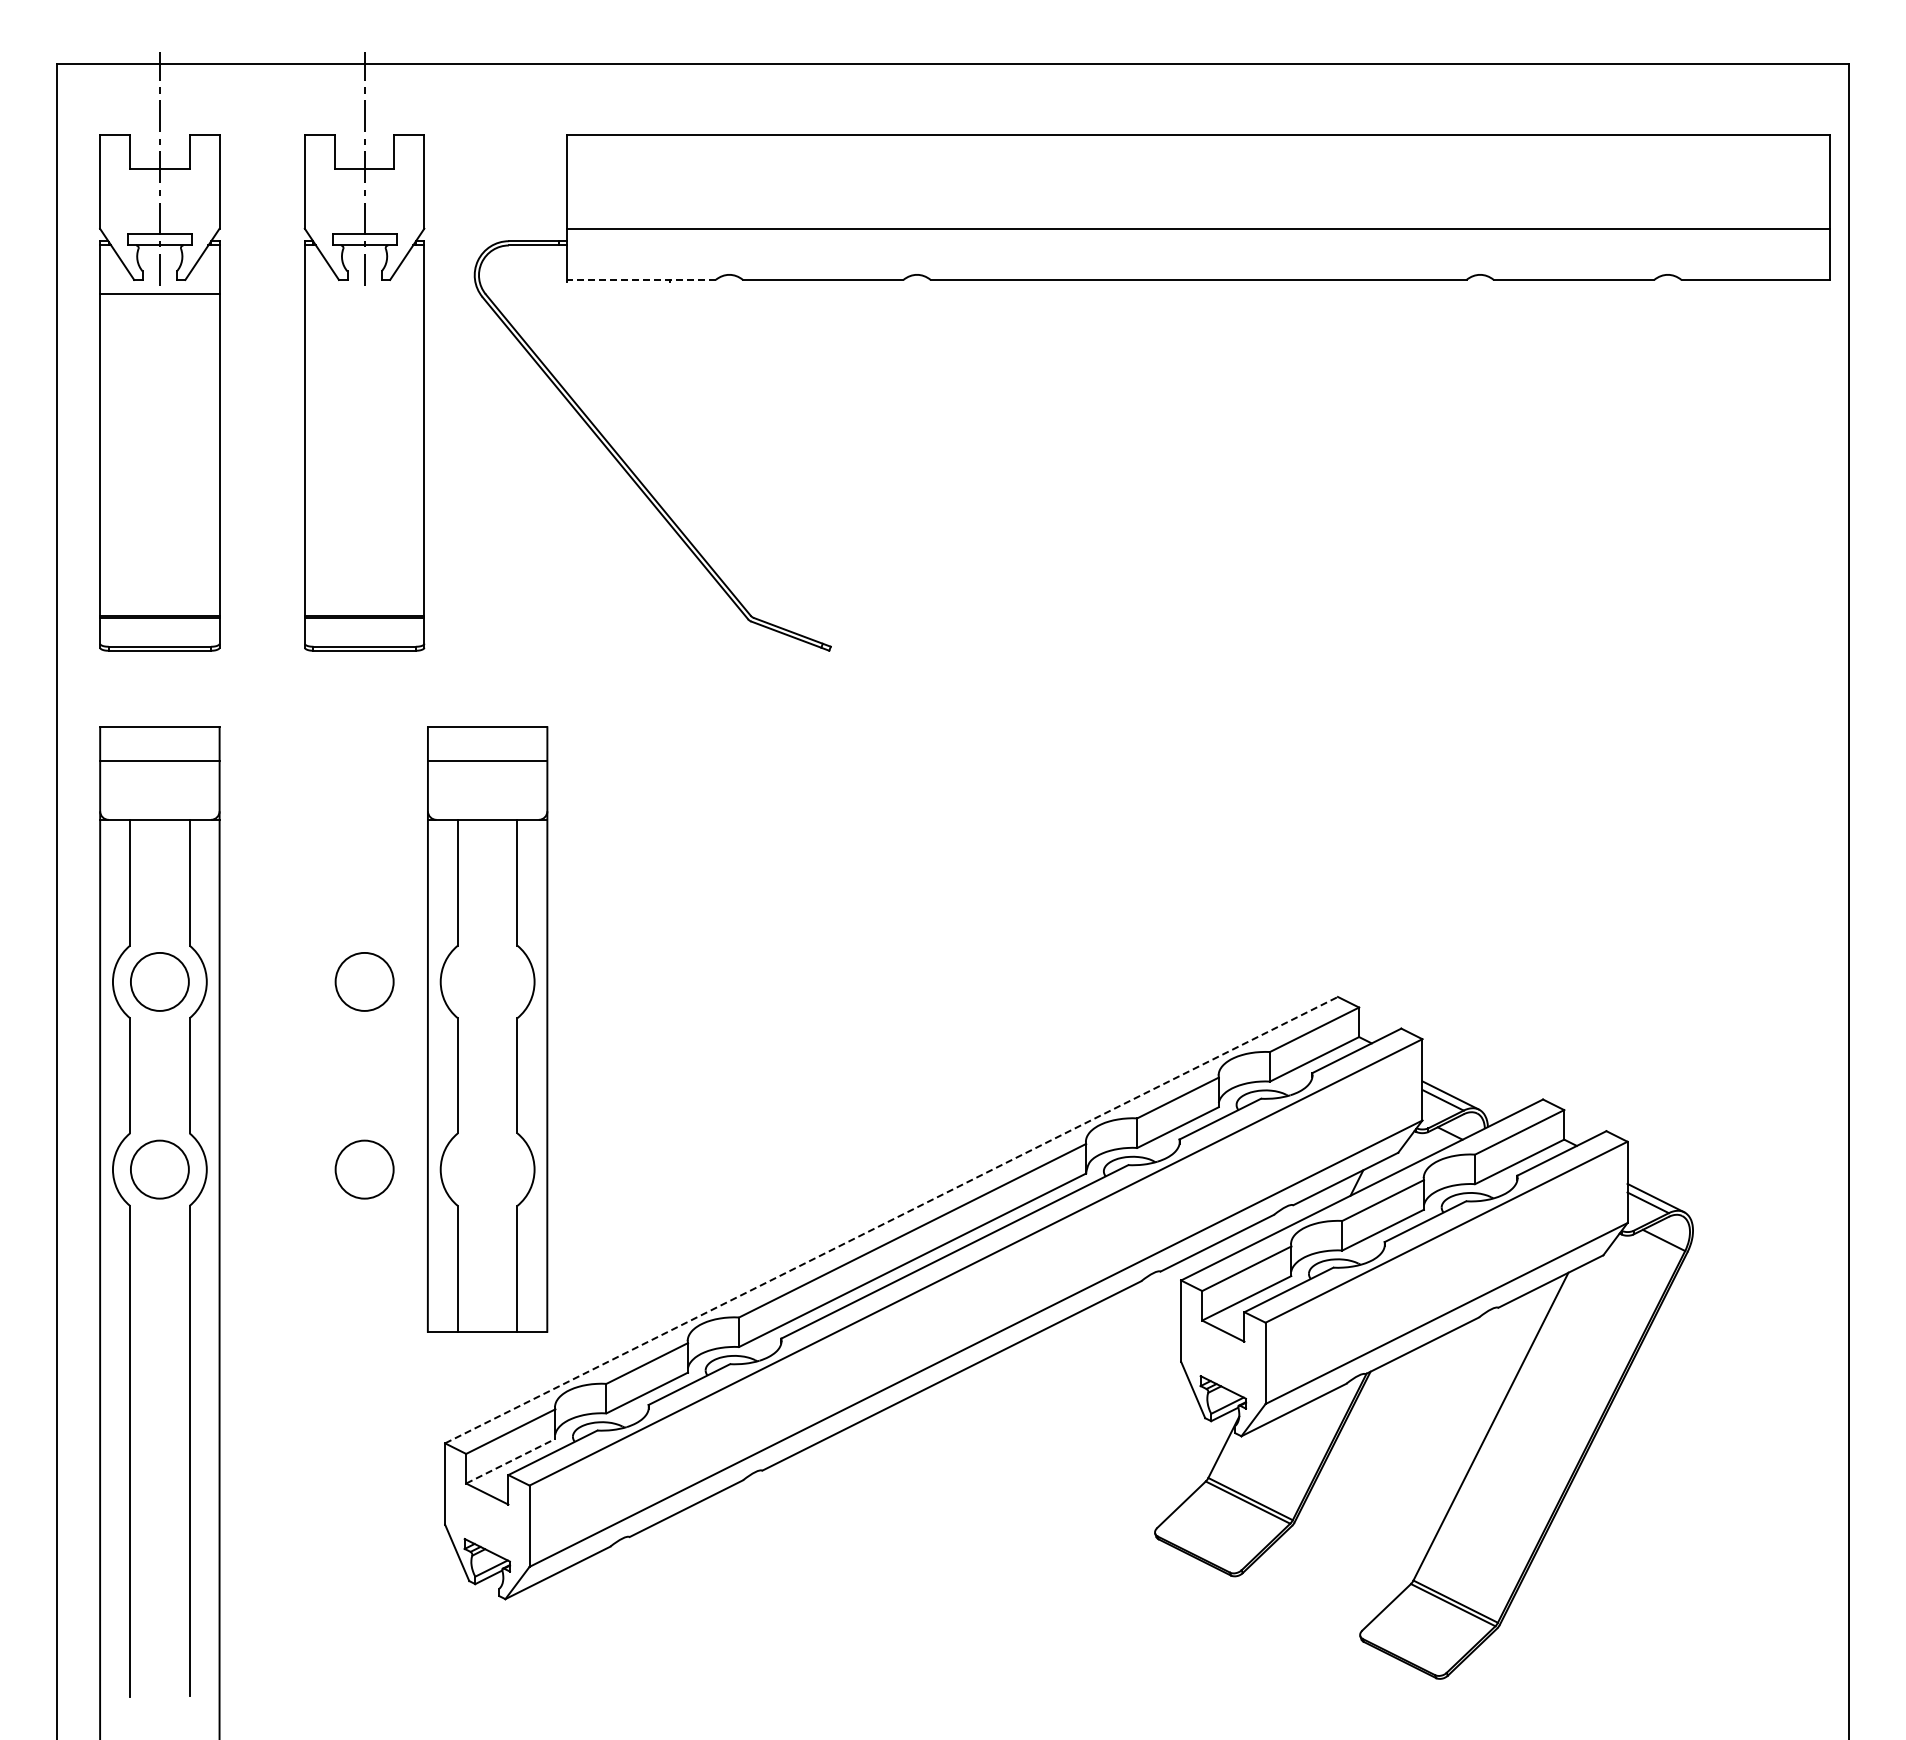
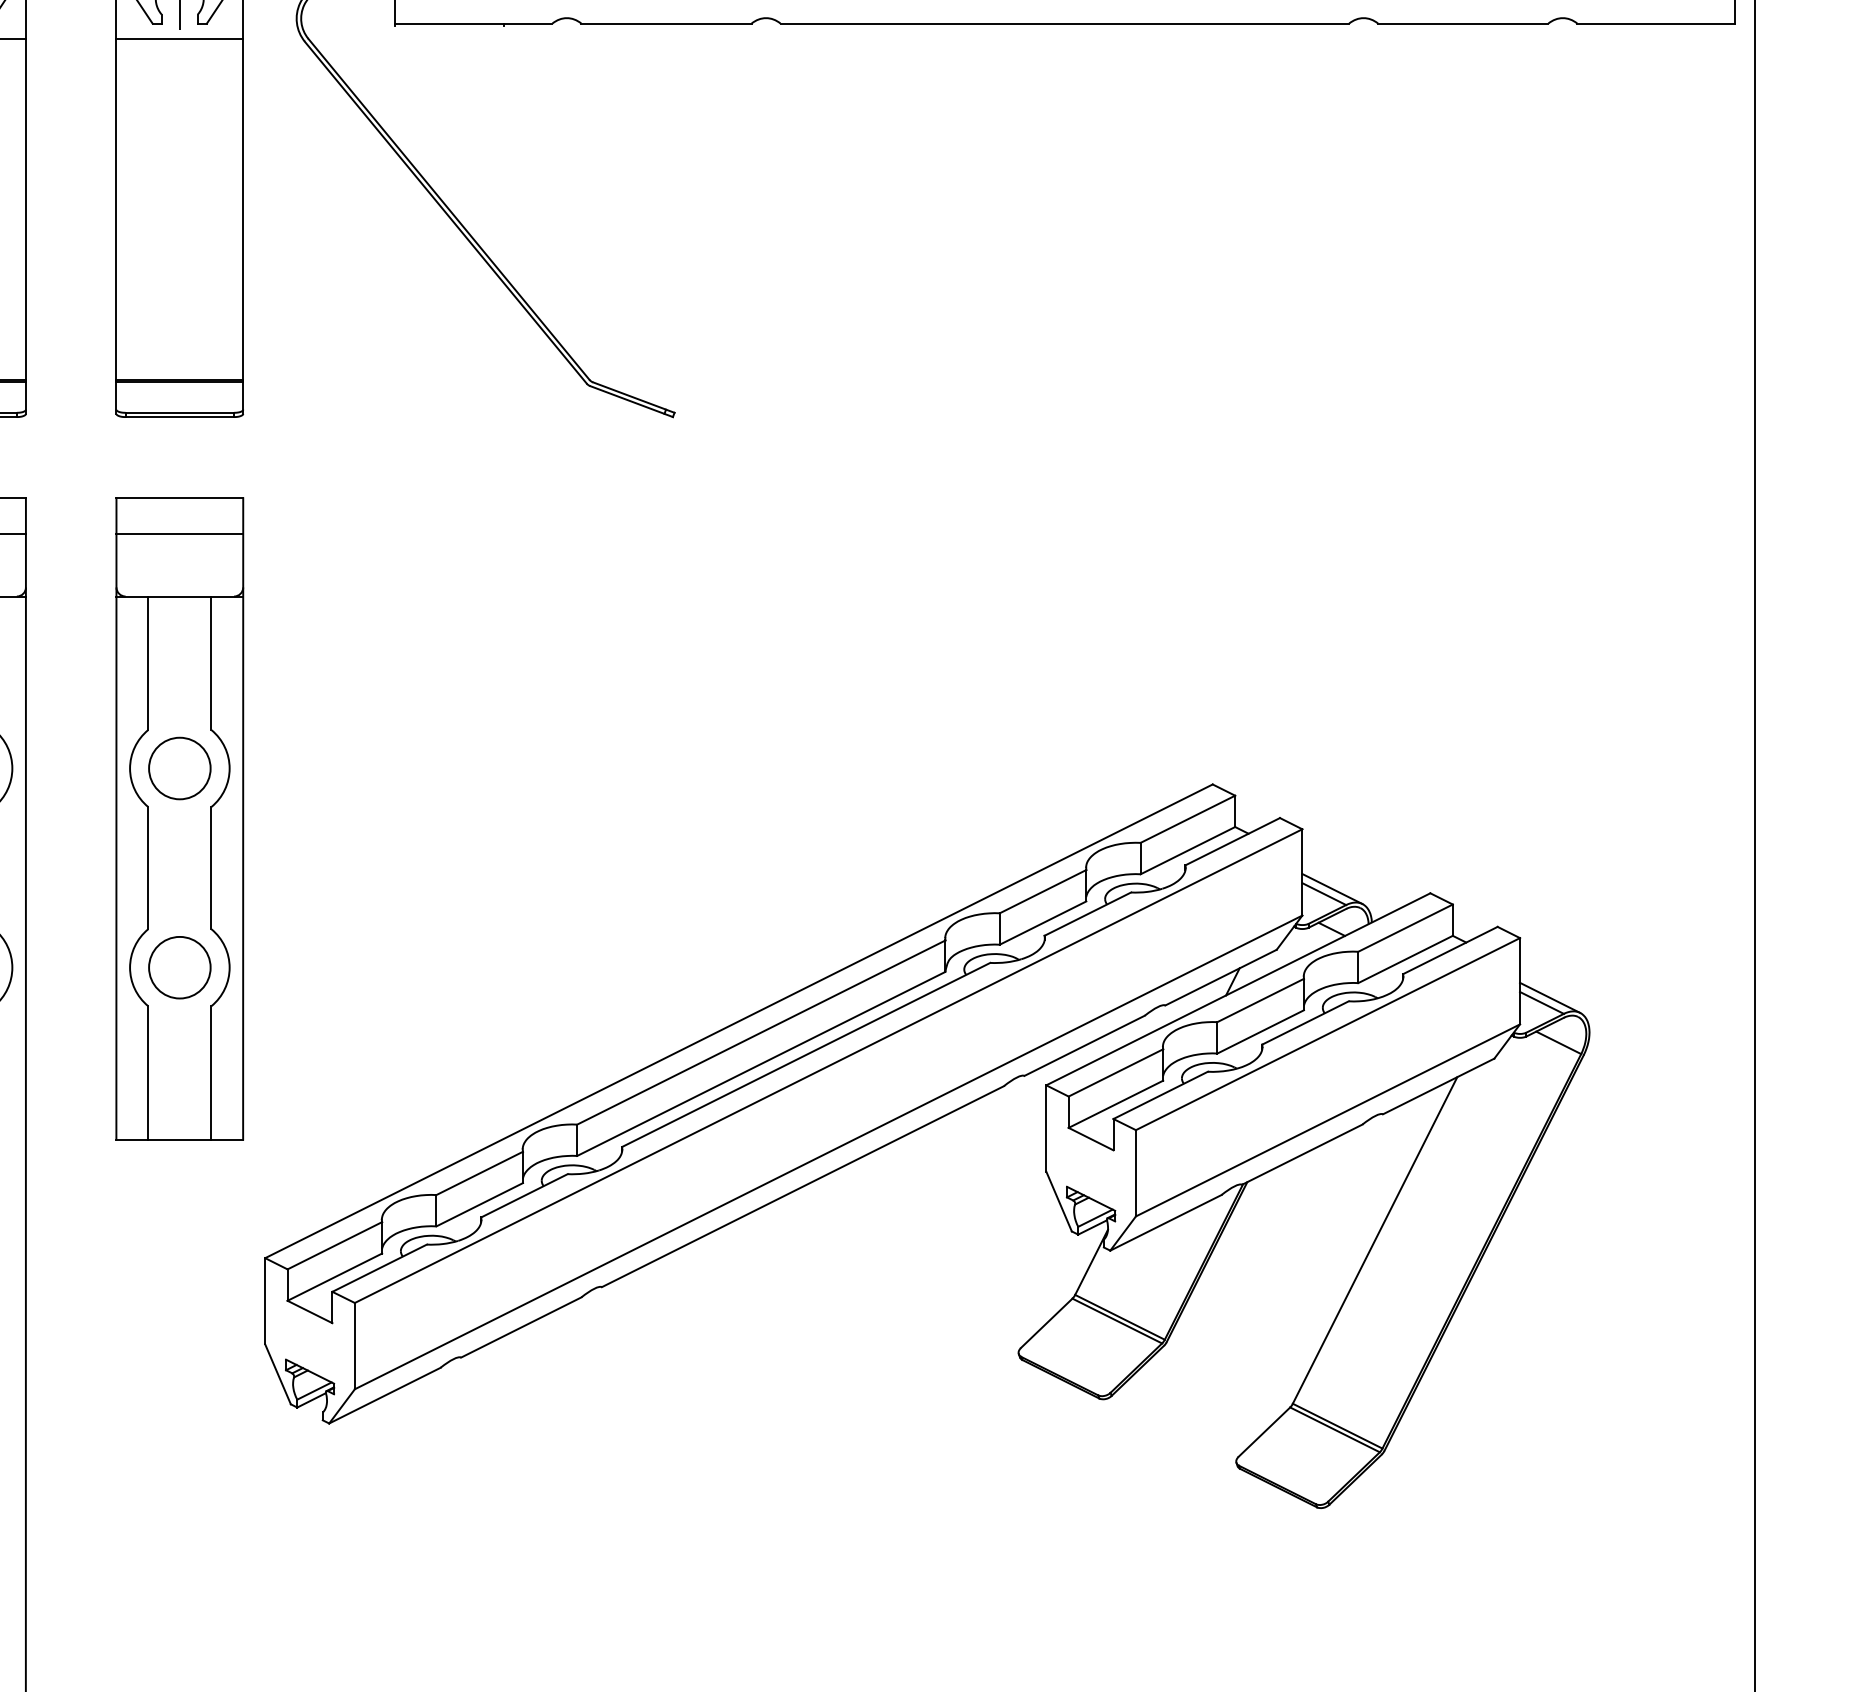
line: (641, 279) -> (473, 23), dashed -> solid
line: (364, 294) -> (179, 39), added
part: (487, 1029) -> (179, 818), moved
line: (891, 1219) -> (738, 1020), dashed -> solid
line: (510, 1461) -> (334, 1277), dashed -> solid

